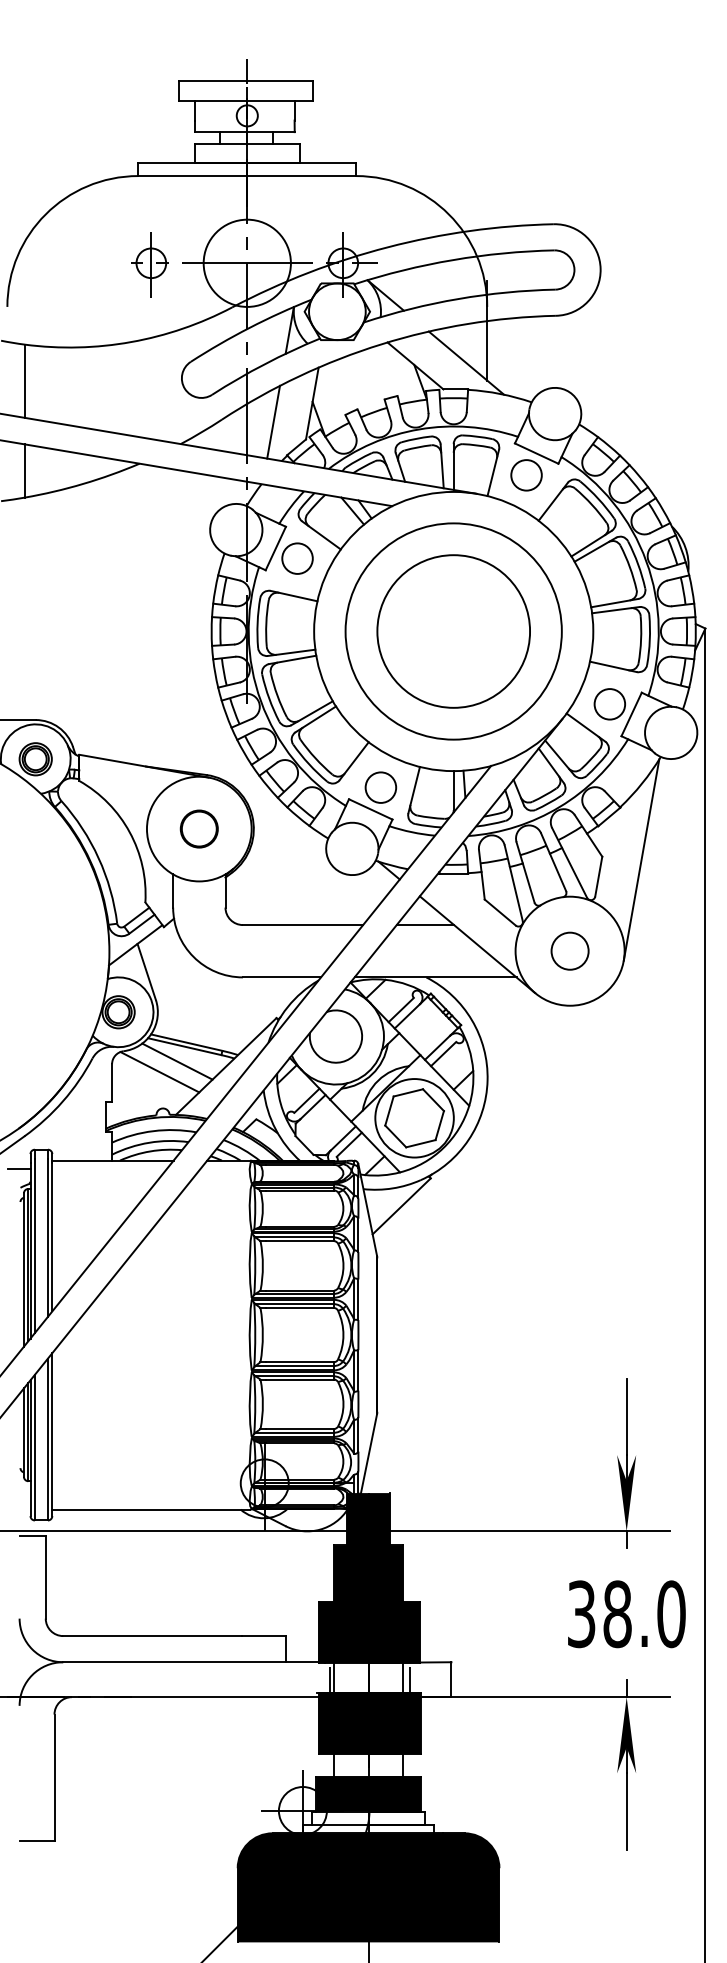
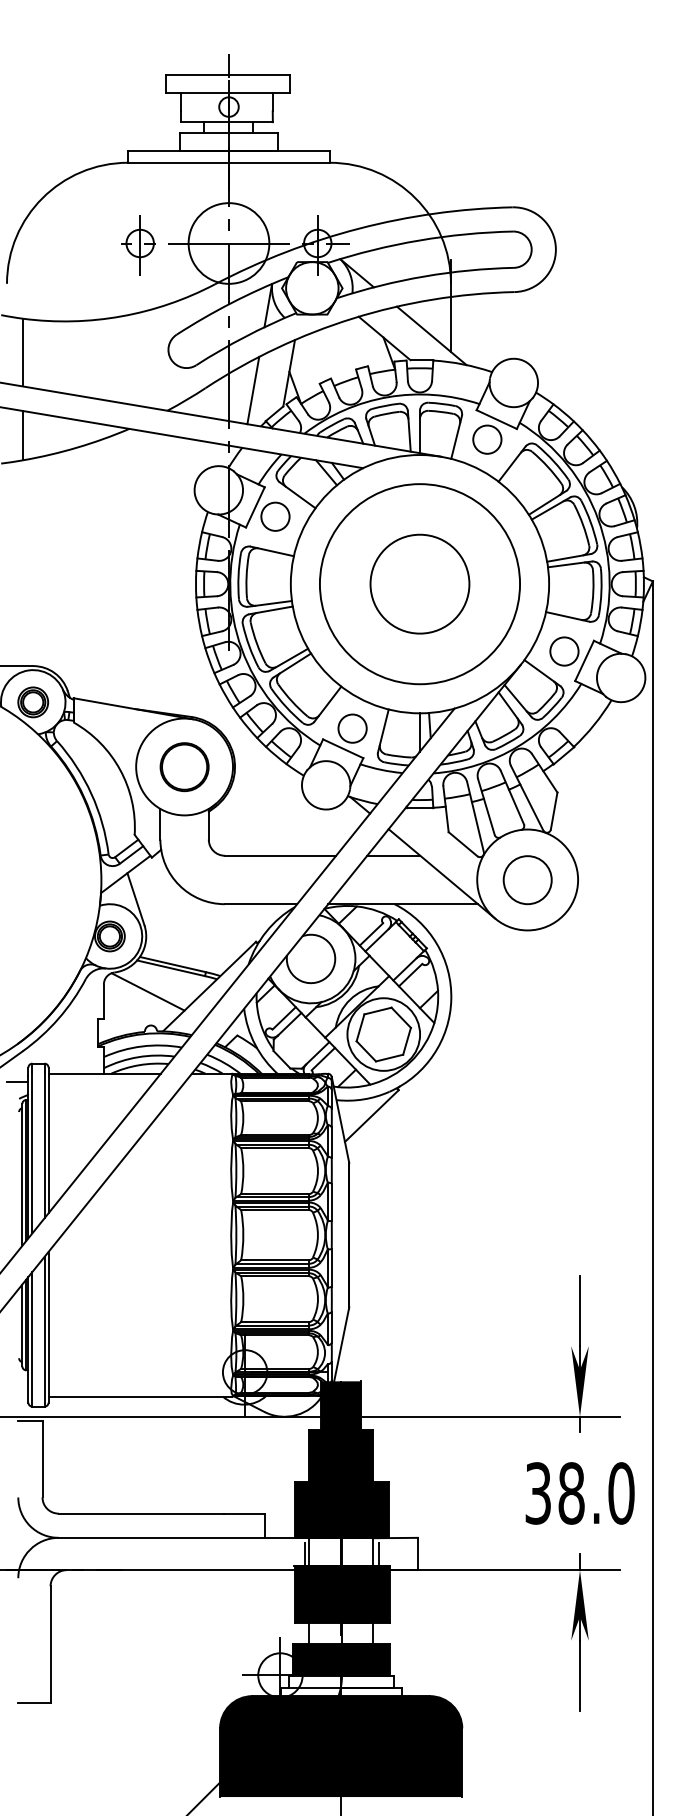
circle: (453, 630) -> (419, 583), size x0.7
part: (199, 828) -> (184, 766), size x1.4
line: (641, 859) -> (593, 795), removed
circle: (569, 950) -> (527, 879), size x1.4
line: (176, 1060) -> (163, 981), removed

